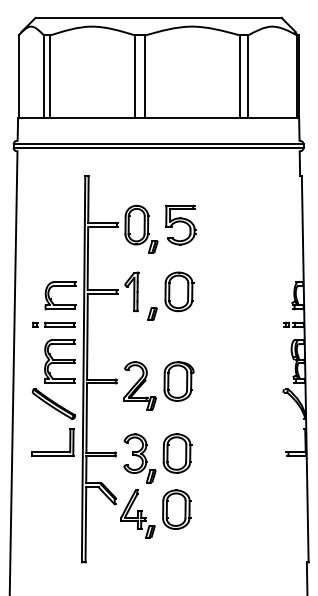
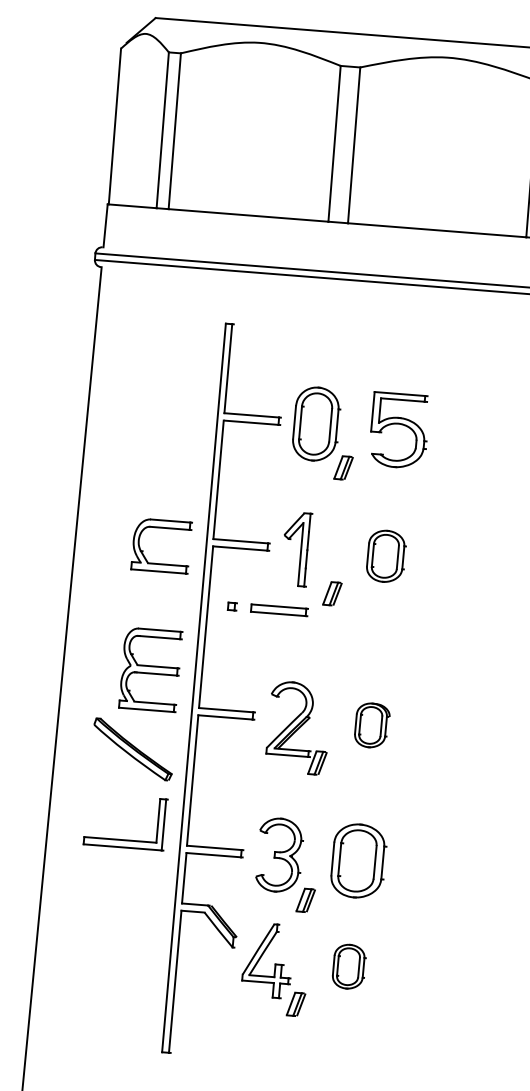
part: (179, 291) -> (386, 555), size x0.7
part: (53, 324) -> (266, 608), moved
part: (178, 381) -> (371, 725), size x0.6
part: (176, 509) -> (348, 966), size x0.6

